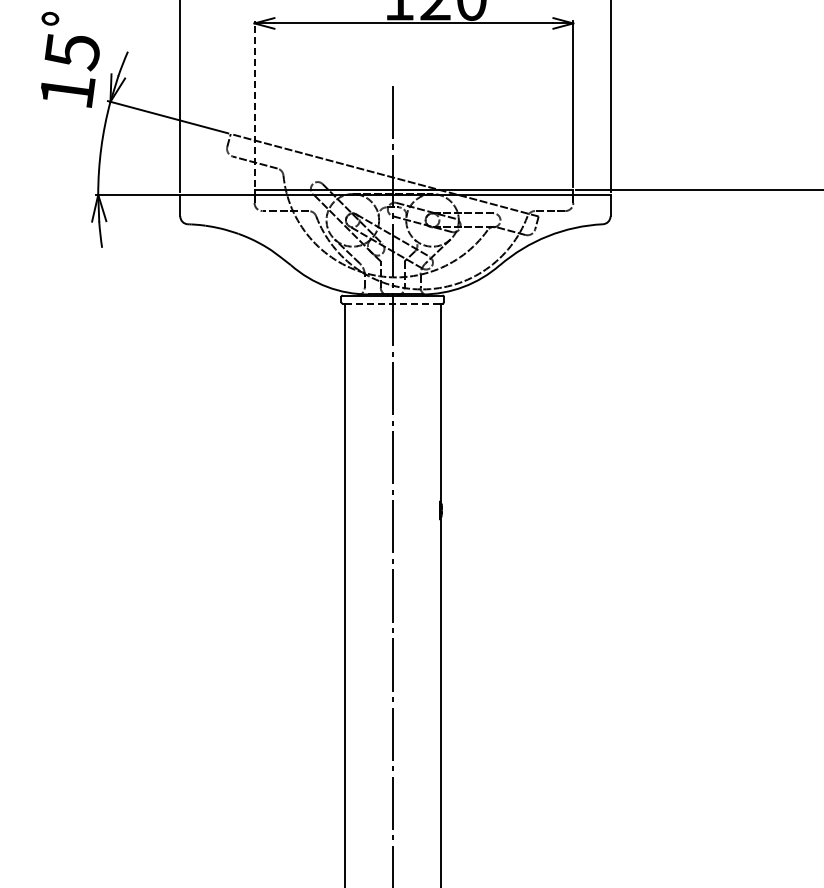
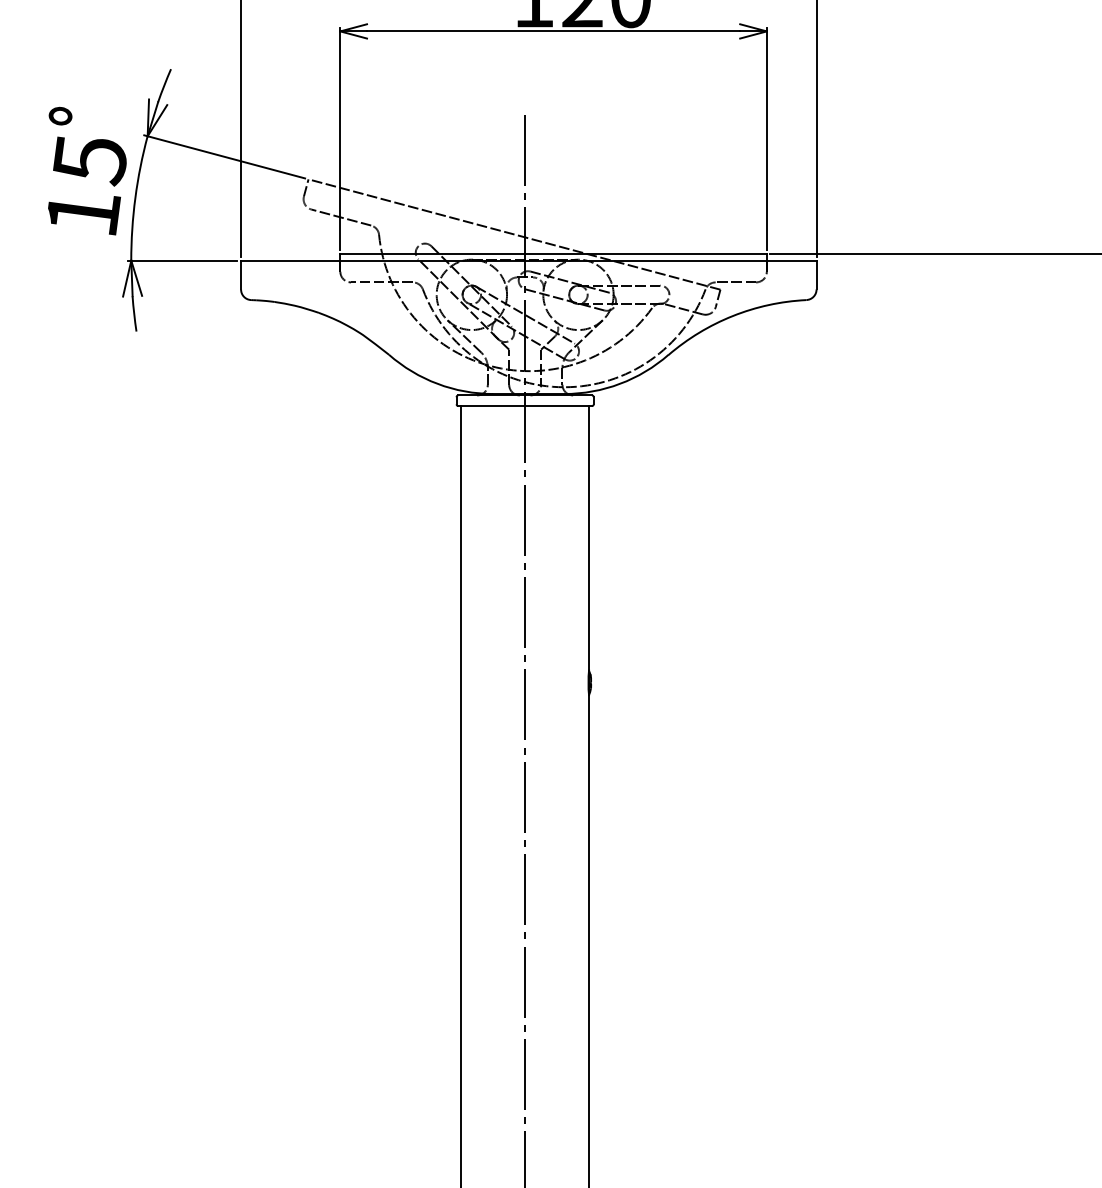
text: (70, 59) -> (87, 170), moved
line: (254, 103) -> (340, 138), dashed -> solid
line: (392, 303) -> (524, 406), dashed -> solid

